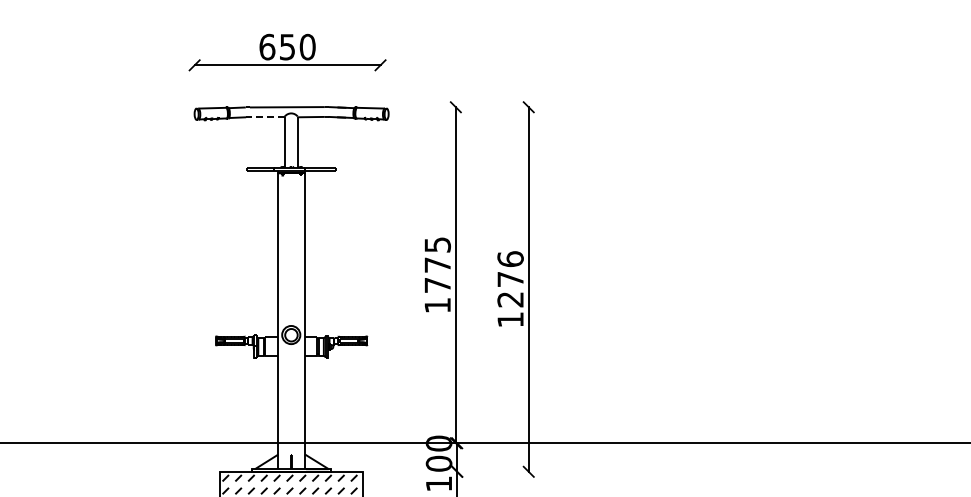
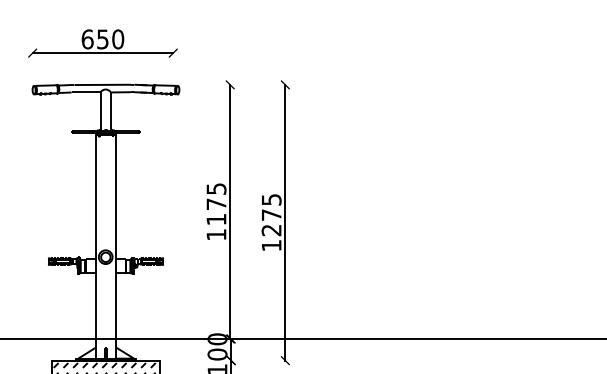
line: (266, 117) -> (86, 92), dashed -> solid
text: (510, 259) -> (271, 200), 1276 -> 1275
text: (437, 285) -> (216, 219), 1775 -> 1175

